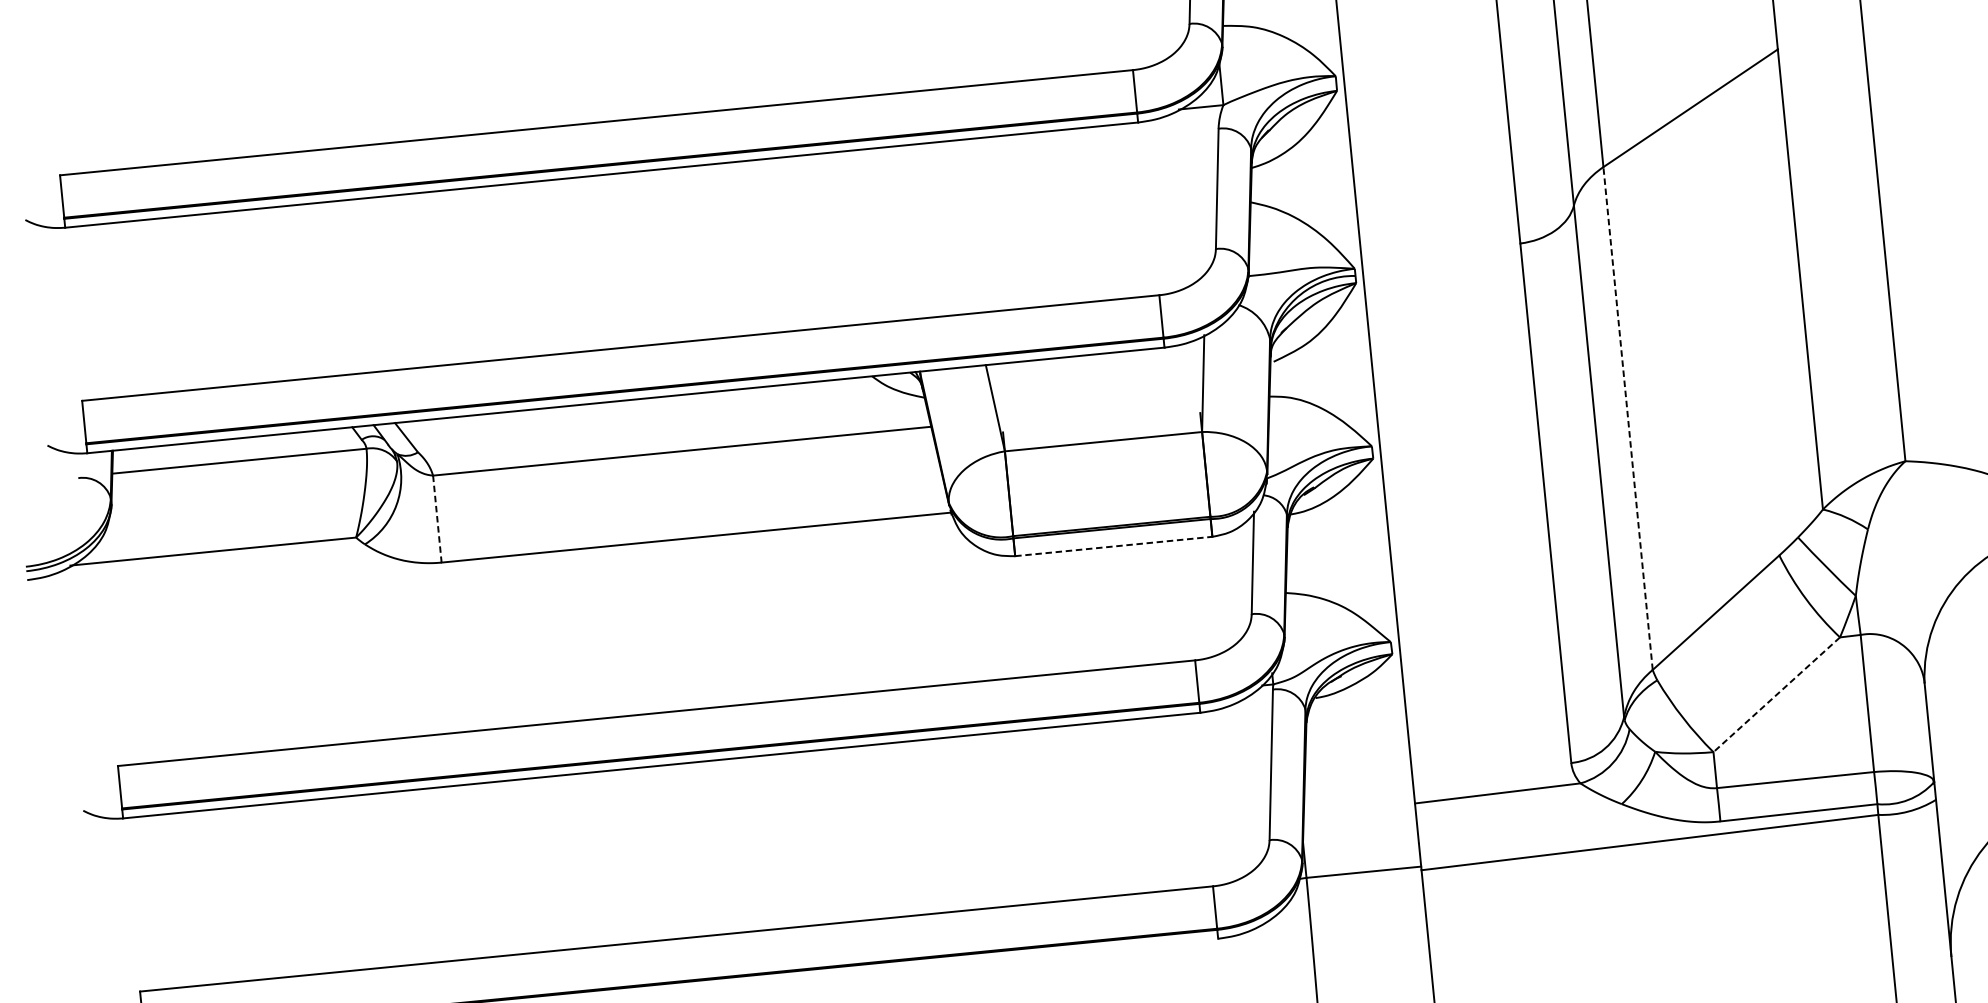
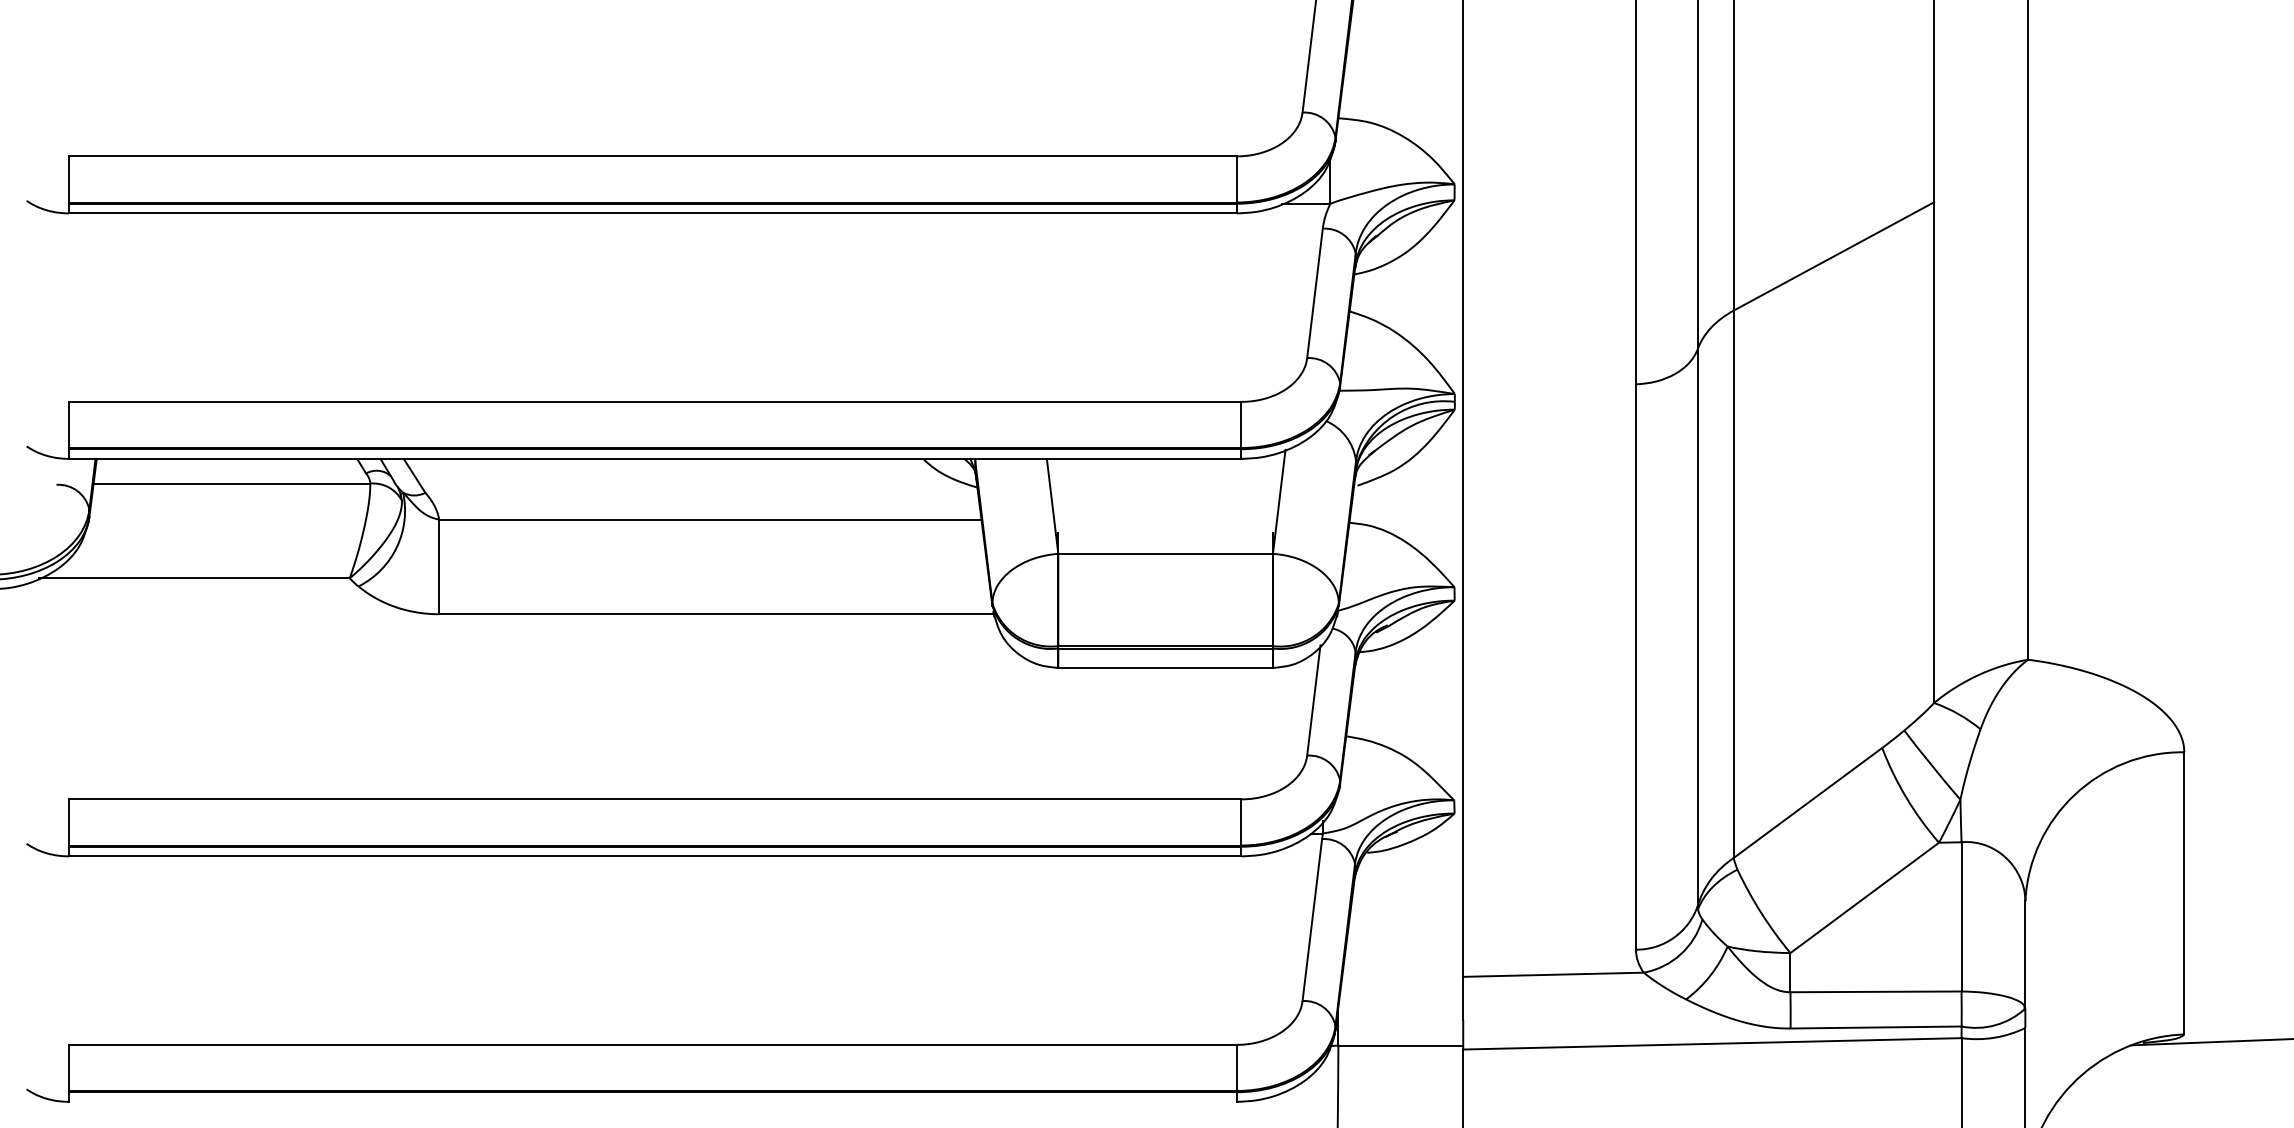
line: (1627, 418) -> (1733, 584), dashed -> solid
line: (437, 519) -> (439, 567), dashed -> solid
line: (1114, 545) -> (1166, 667), dashed -> solid
line: (1776, 694) -> (1864, 897), dashed -> solid

